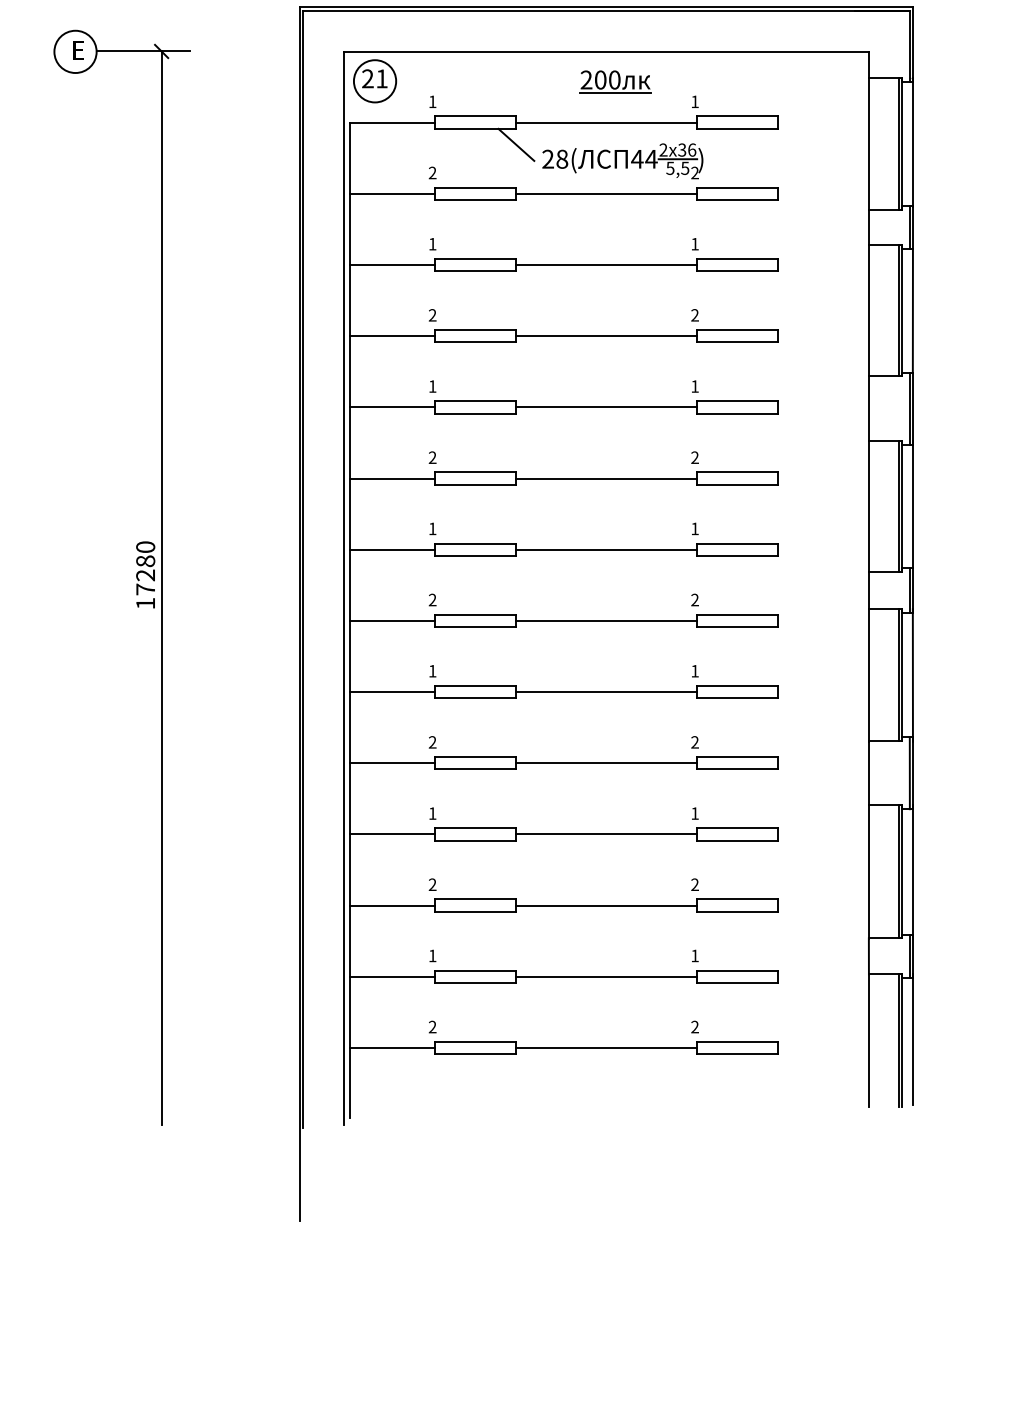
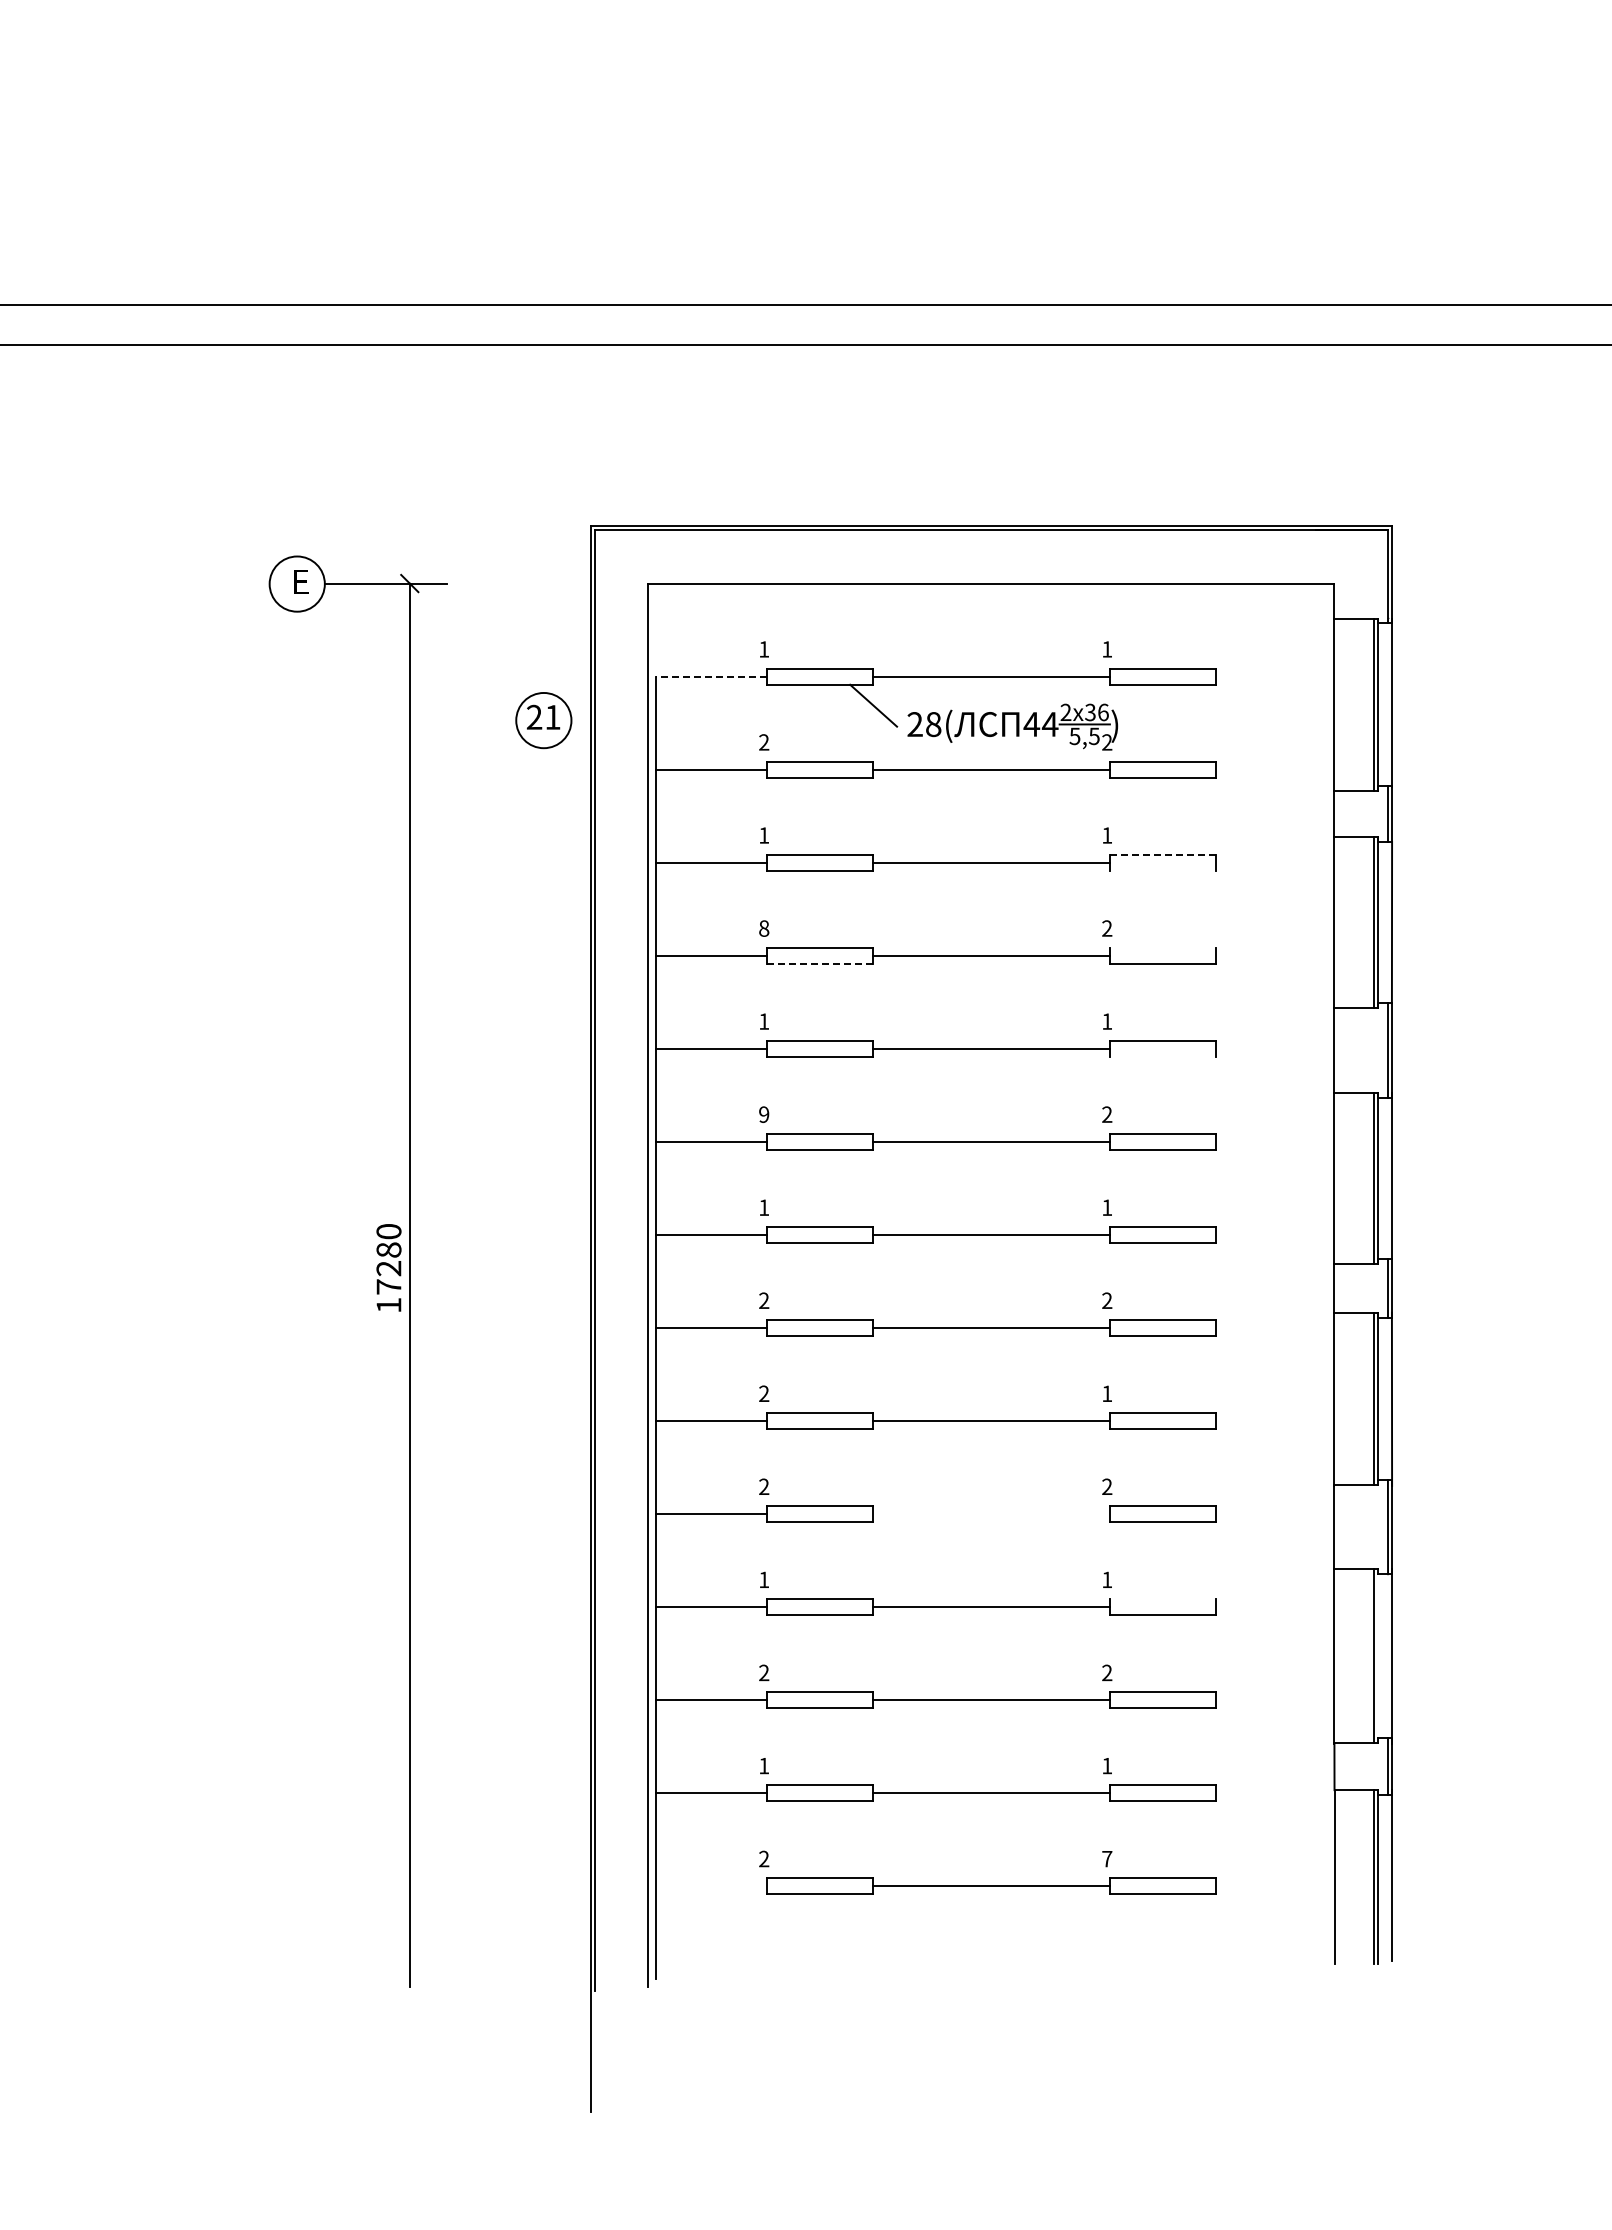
part: (374, 81) -> (543, 720), moved
part: (614, 82) -> (1002, 623), removed
line: (392, 122) -> (711, 676), solid -> dashed
line: (737, 258) -> (1162, 854), solid -> dashed
line: (737, 270) -> (1162, 870), removed
text: (432, 315) -> (764, 928), 2 -> 8
line: (737, 329) -> (1162, 947), removed
line: (474, 342) -> (819, 963), solid -> dashed
line: (737, 413) -> (1162, 1056), removed
text: (432, 457) -> (764, 1114), 2 -> 9
text: (432, 671) -> (764, 1393), 1 -> 2
line: (606, 763) -> (991, 1514), removed
line: (737, 828) -> (1162, 1599), removed
line: (902, 872) -> (1378, 1656), removed
text: (695, 1026) -> (1107, 1858), 2 -> 7
line: (392, 1048) -> (711, 1886), removed

